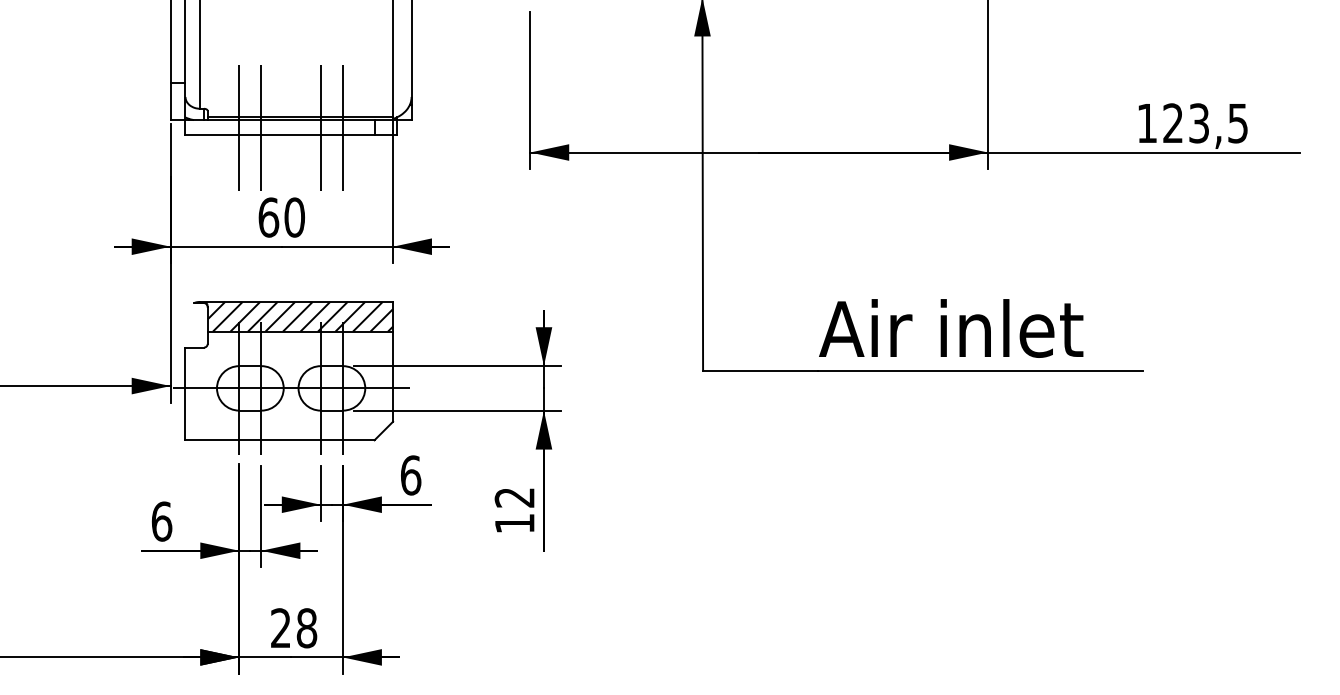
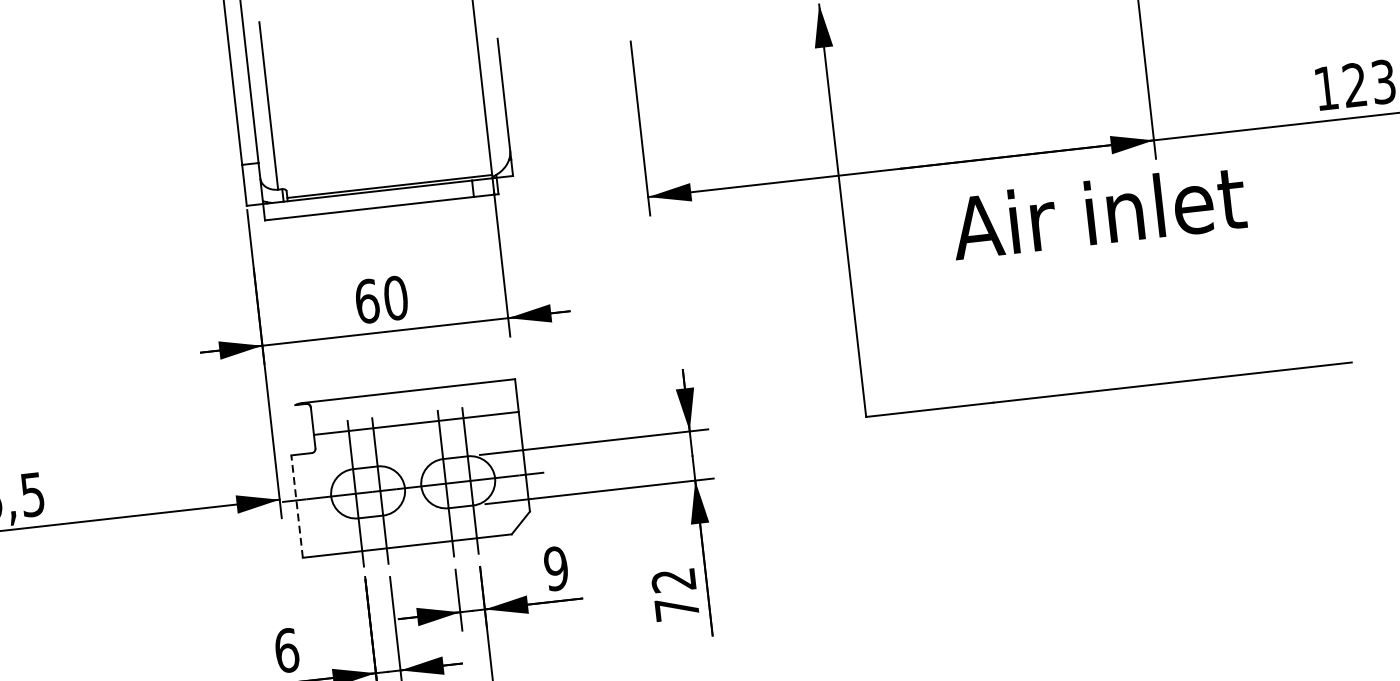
line: (239, 127) -> (323, 205), removed
line: (261, 127) -> (348, 202), removed
line: (320, 127) -> (413, 195), removed
line: (343, 127) -> (438, 192), removed
hatch: (299, 316) -> (413, 406), removed
text: (951, 328) -> (1098, 212), moved
line: (185, 393) -> (297, 506), solid -> dashed
text: (410, 475) -> (555, 568), 6 -> 9
text: (514, 523) -> (676, 608), 12 -> 72

